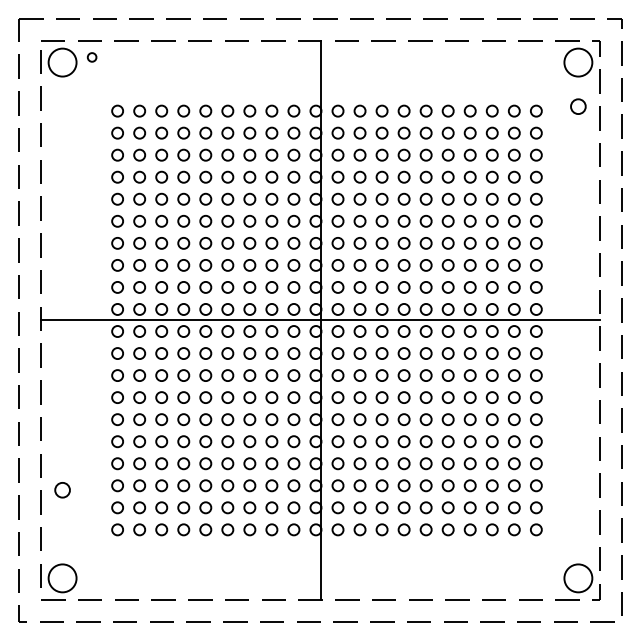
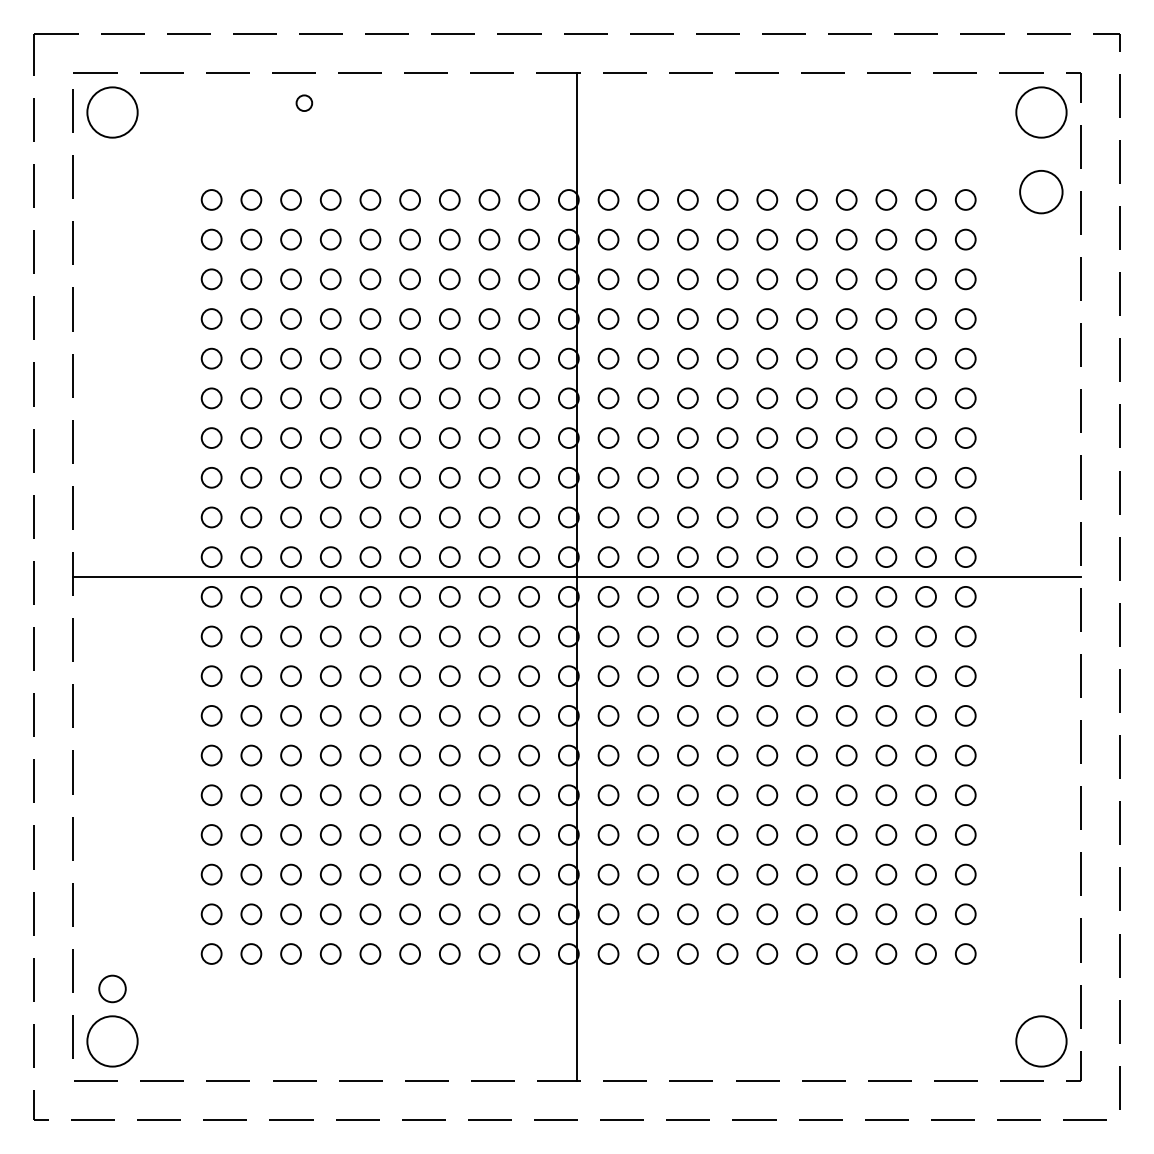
circle: (91, 57) -> (303, 103), moved
circle: (578, 106) -> (1041, 191), size x1.6
circle: (62, 490) -> (112, 989), moved

